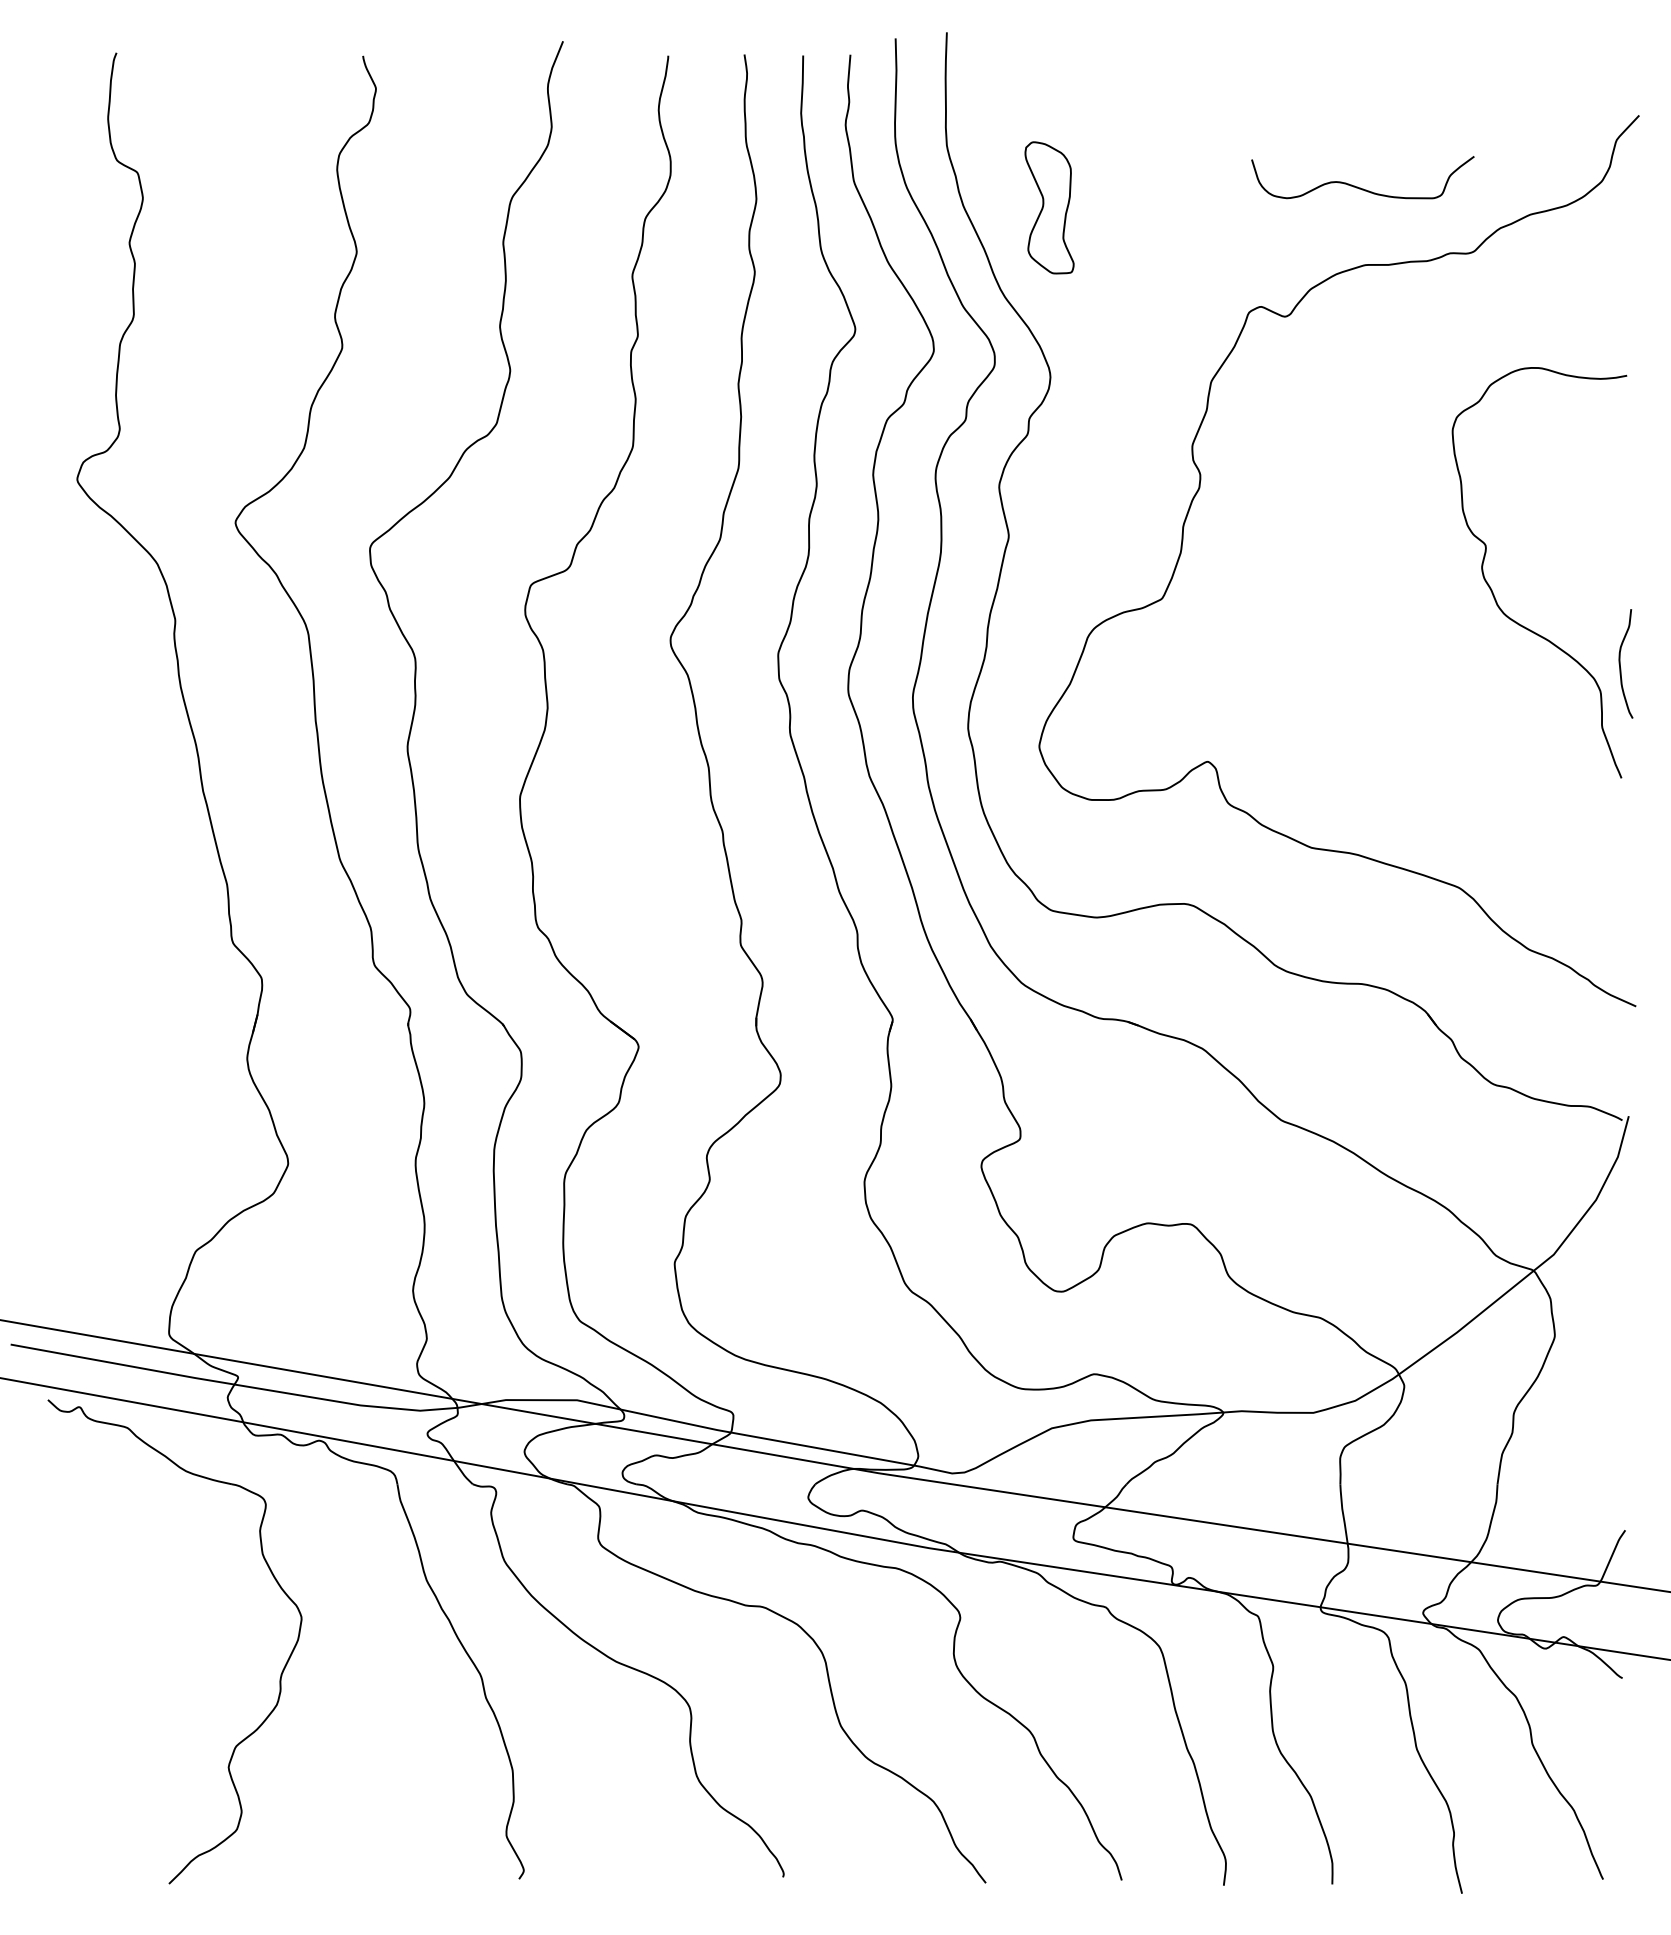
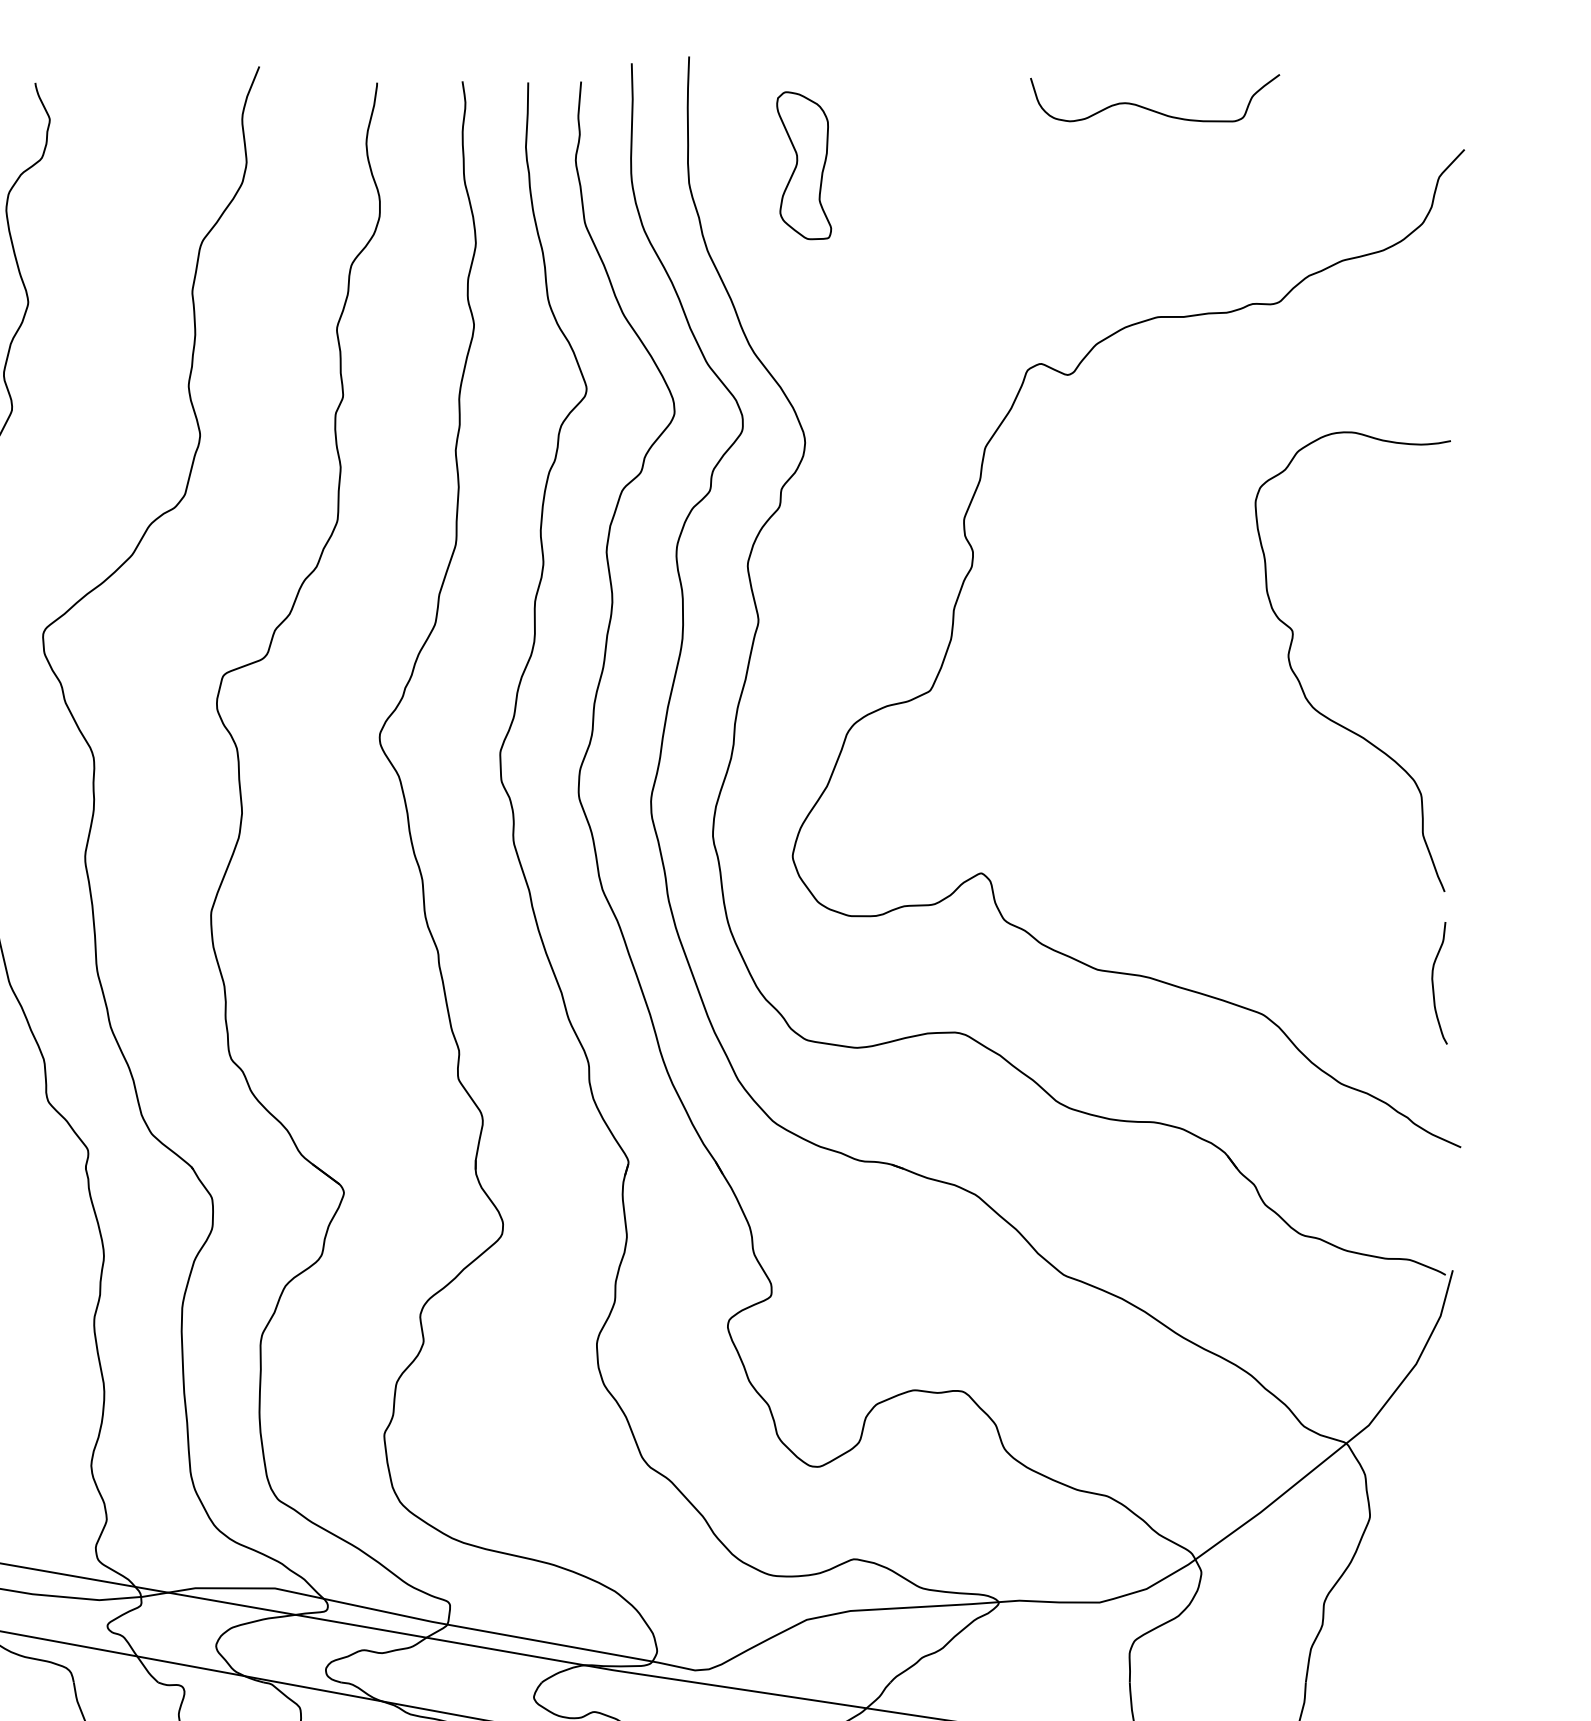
curve: (1360, 187) -> (1152, 109), moved
part: (1049, 207) -> (804, 165), moved
curve: (1620, 663) -> (1433, 982), moved

